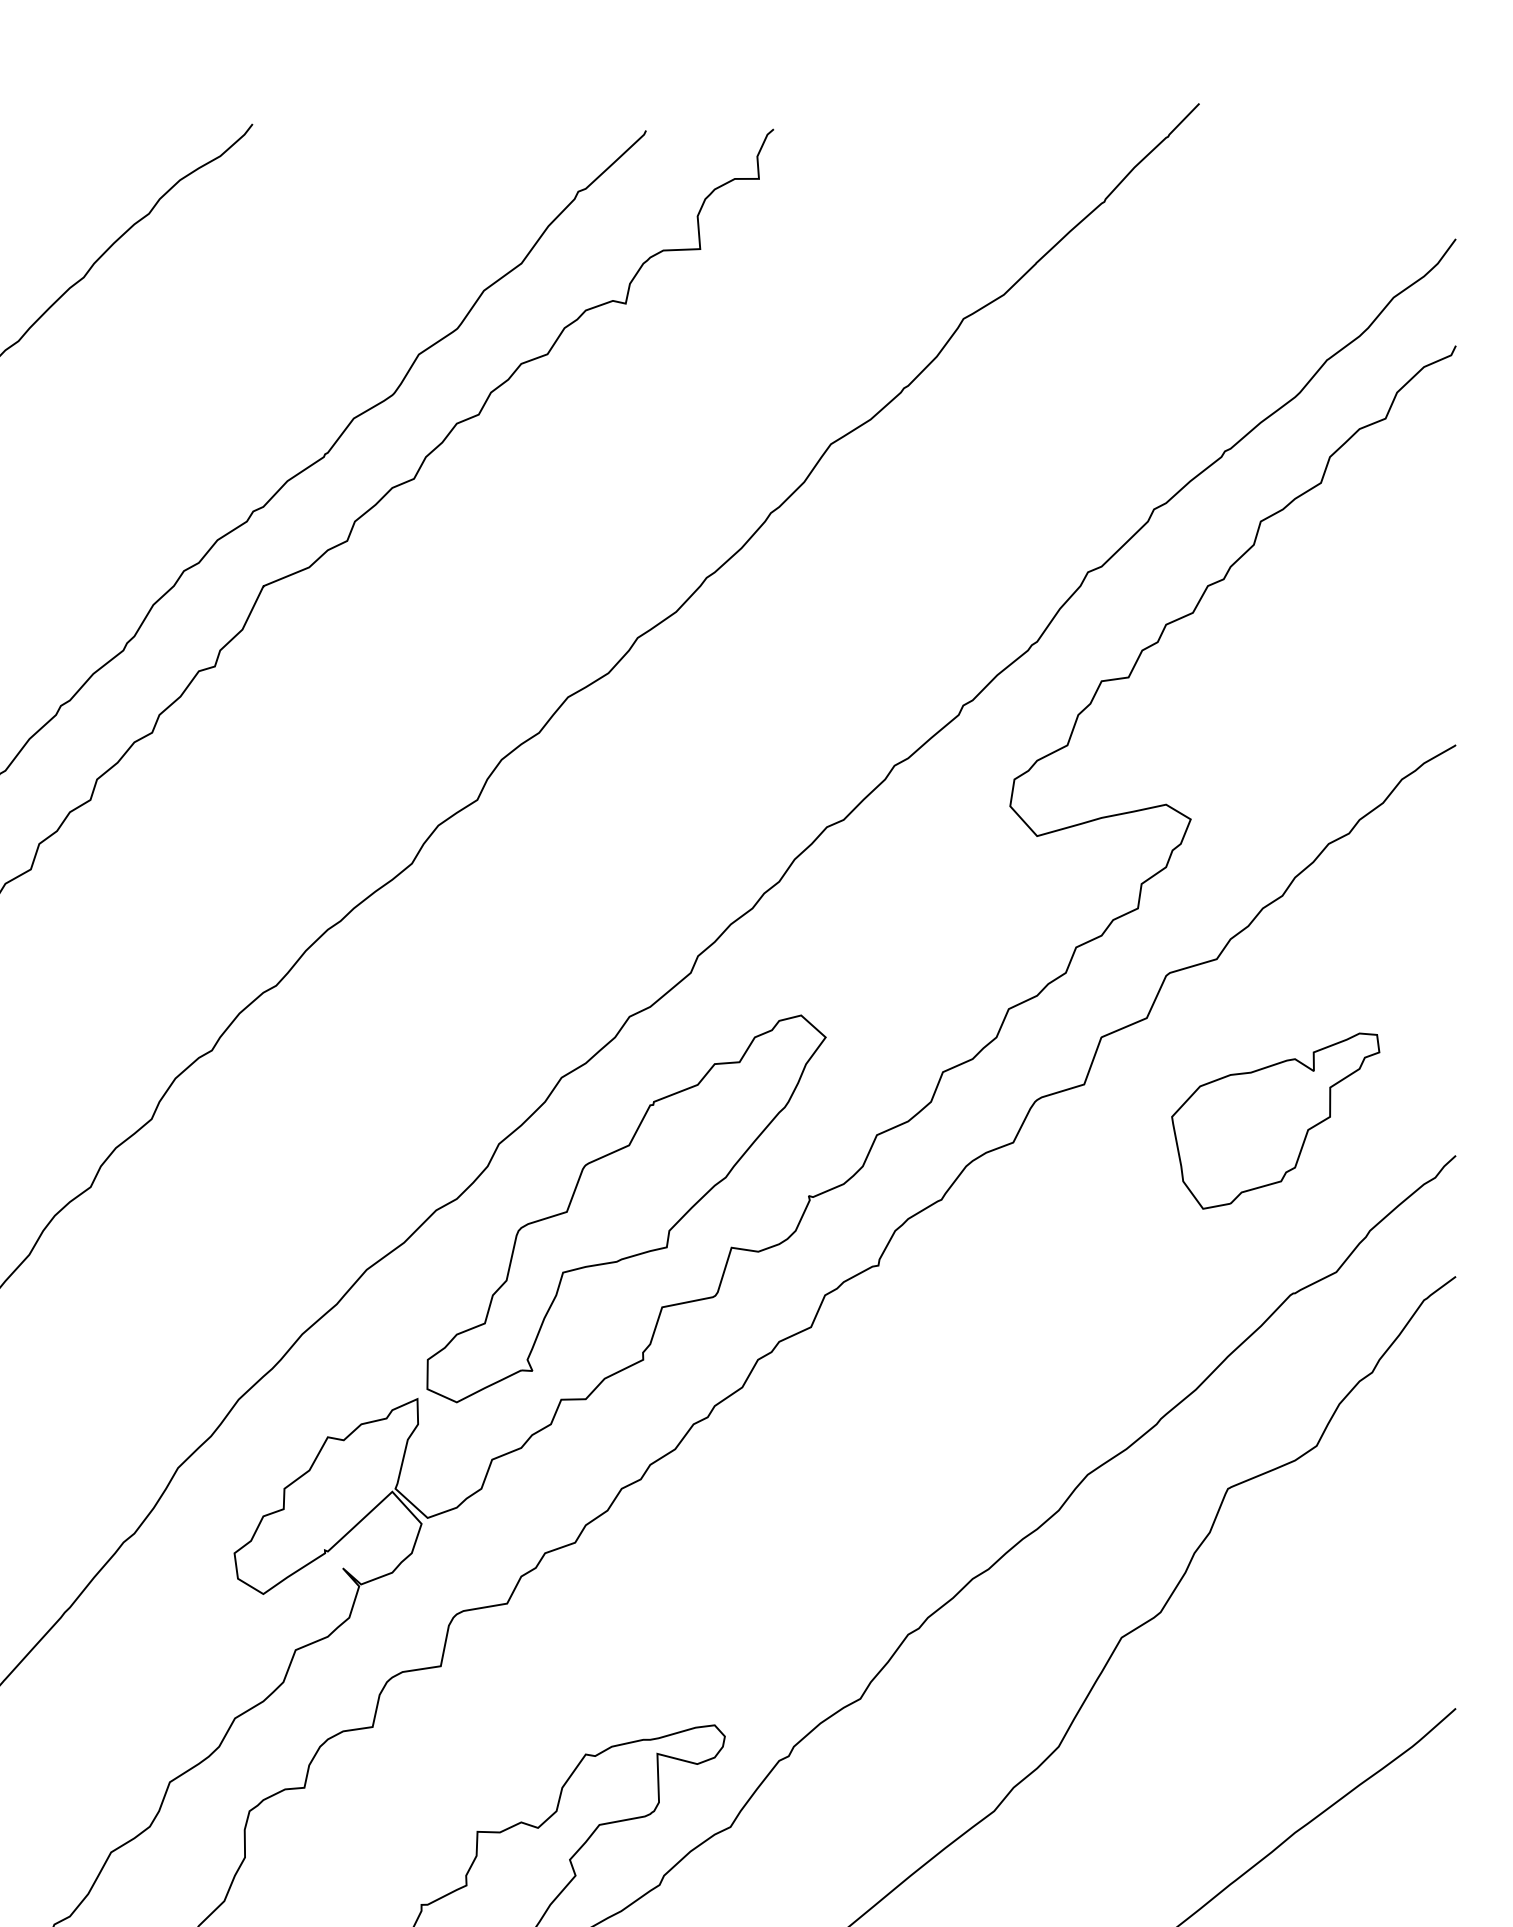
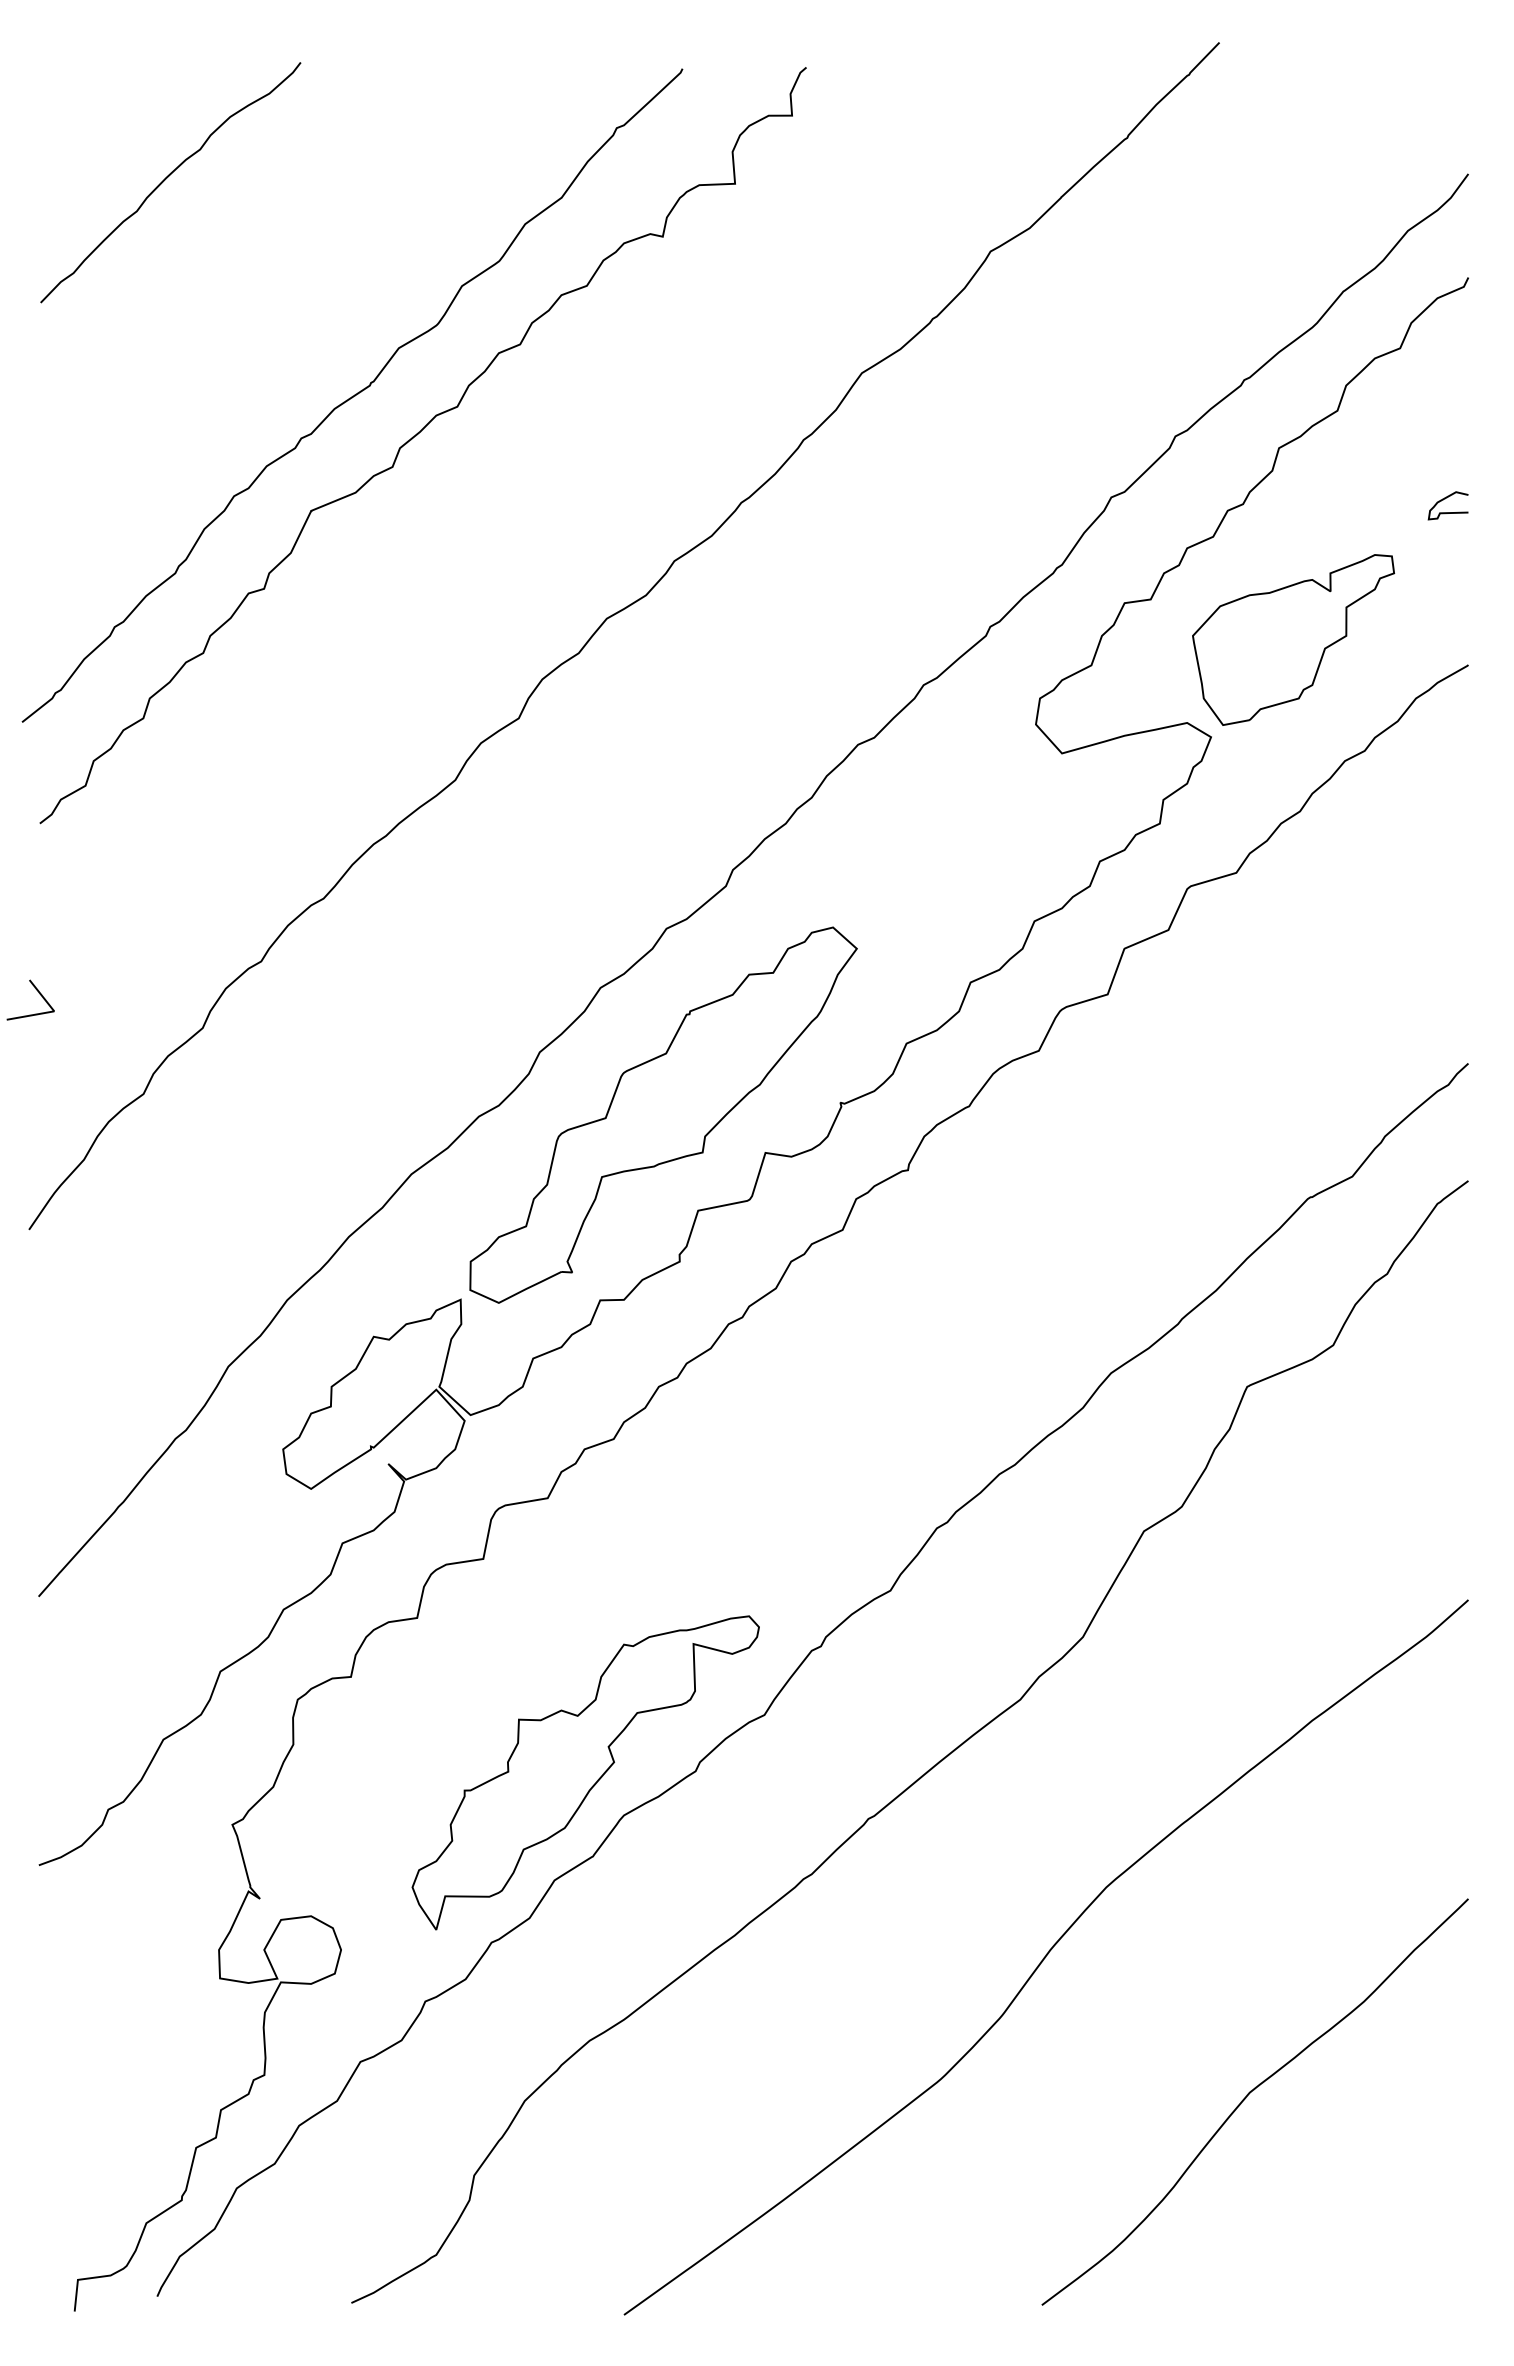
curve: (1432, 574) -> (1445, 499), added
part: (1275, 1120) -> (1293, 639), moved

